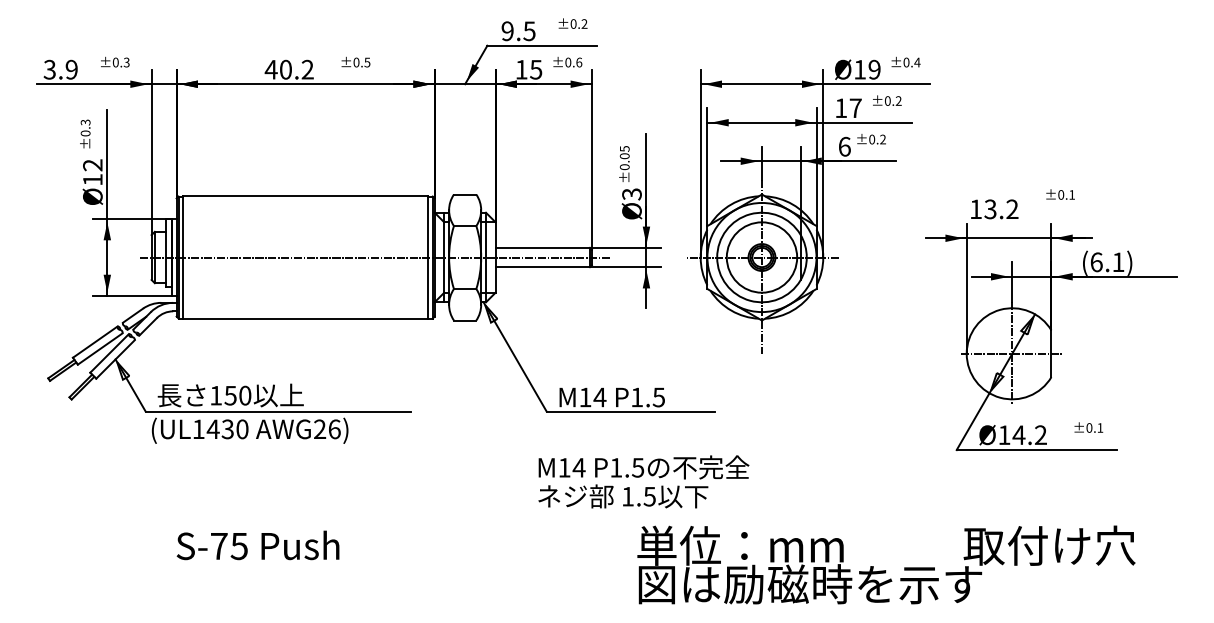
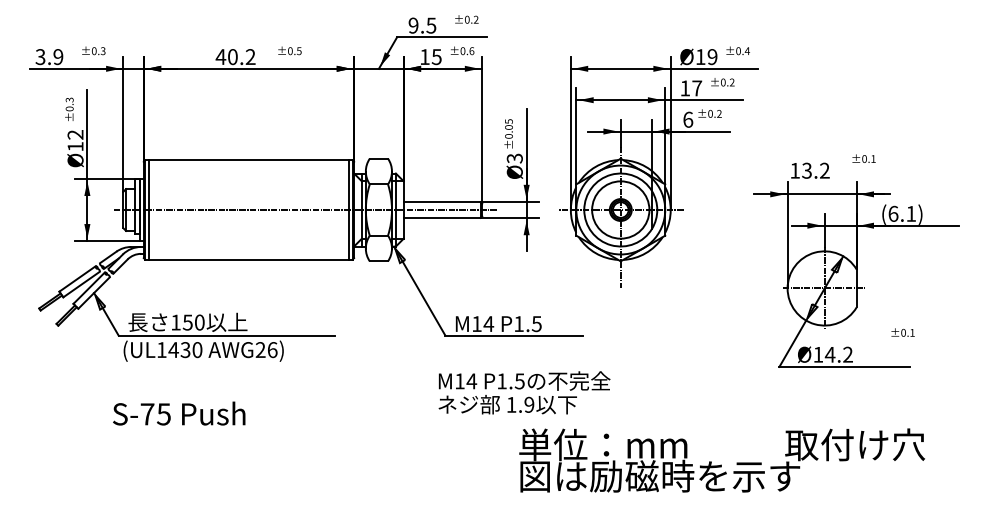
text: (1088, 427) -> (902, 332), moved
text: (649, 496) -> (529, 404), 1.5 -> 1.9
text: (258, 545) -> (179, 413), moved

